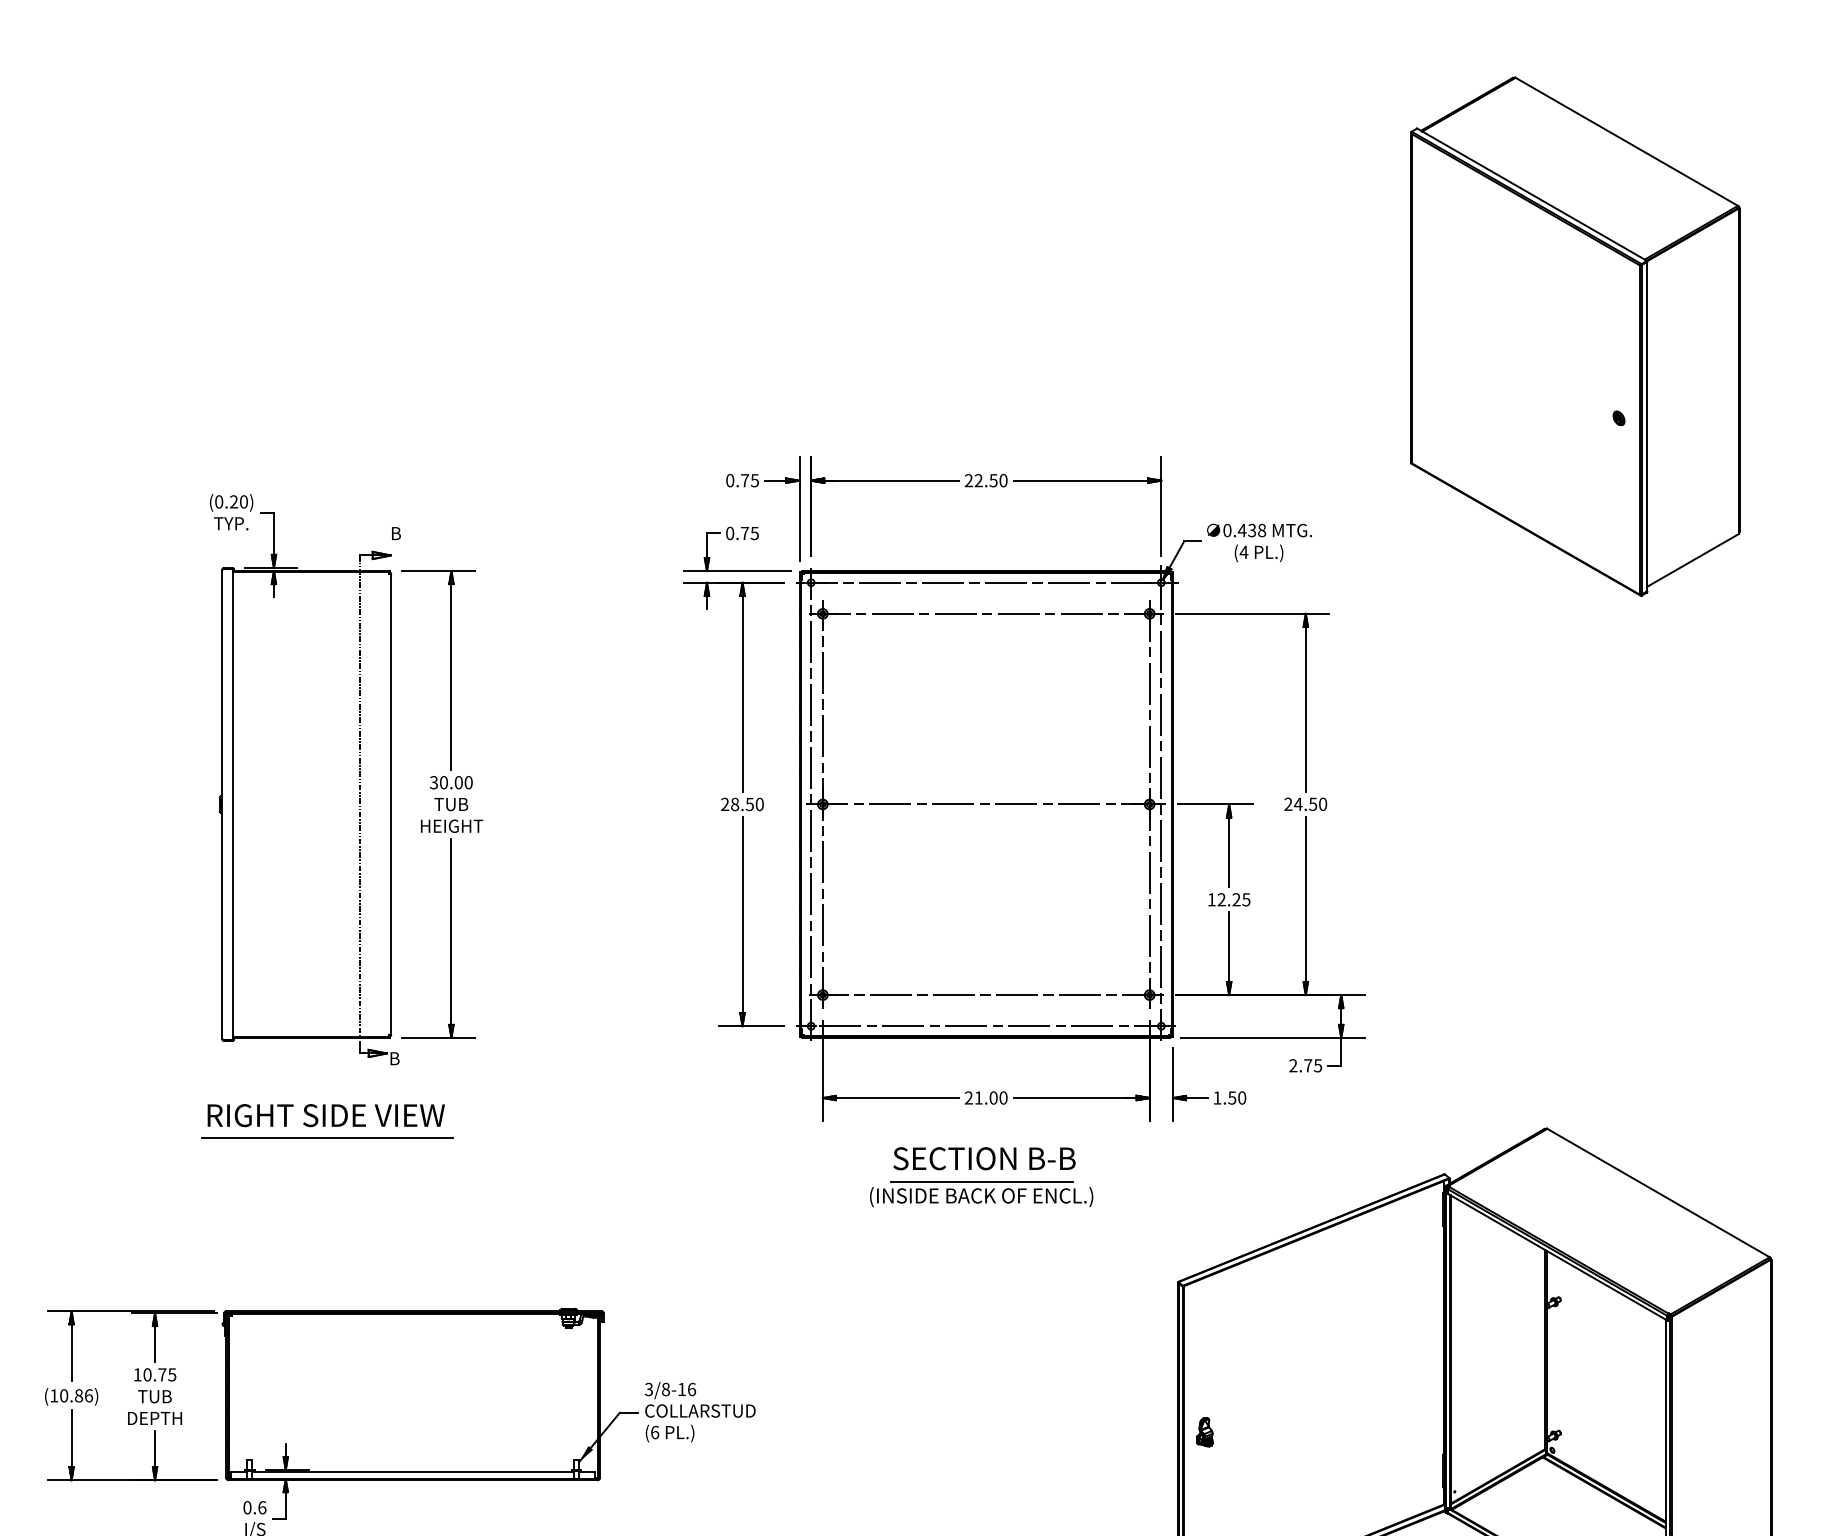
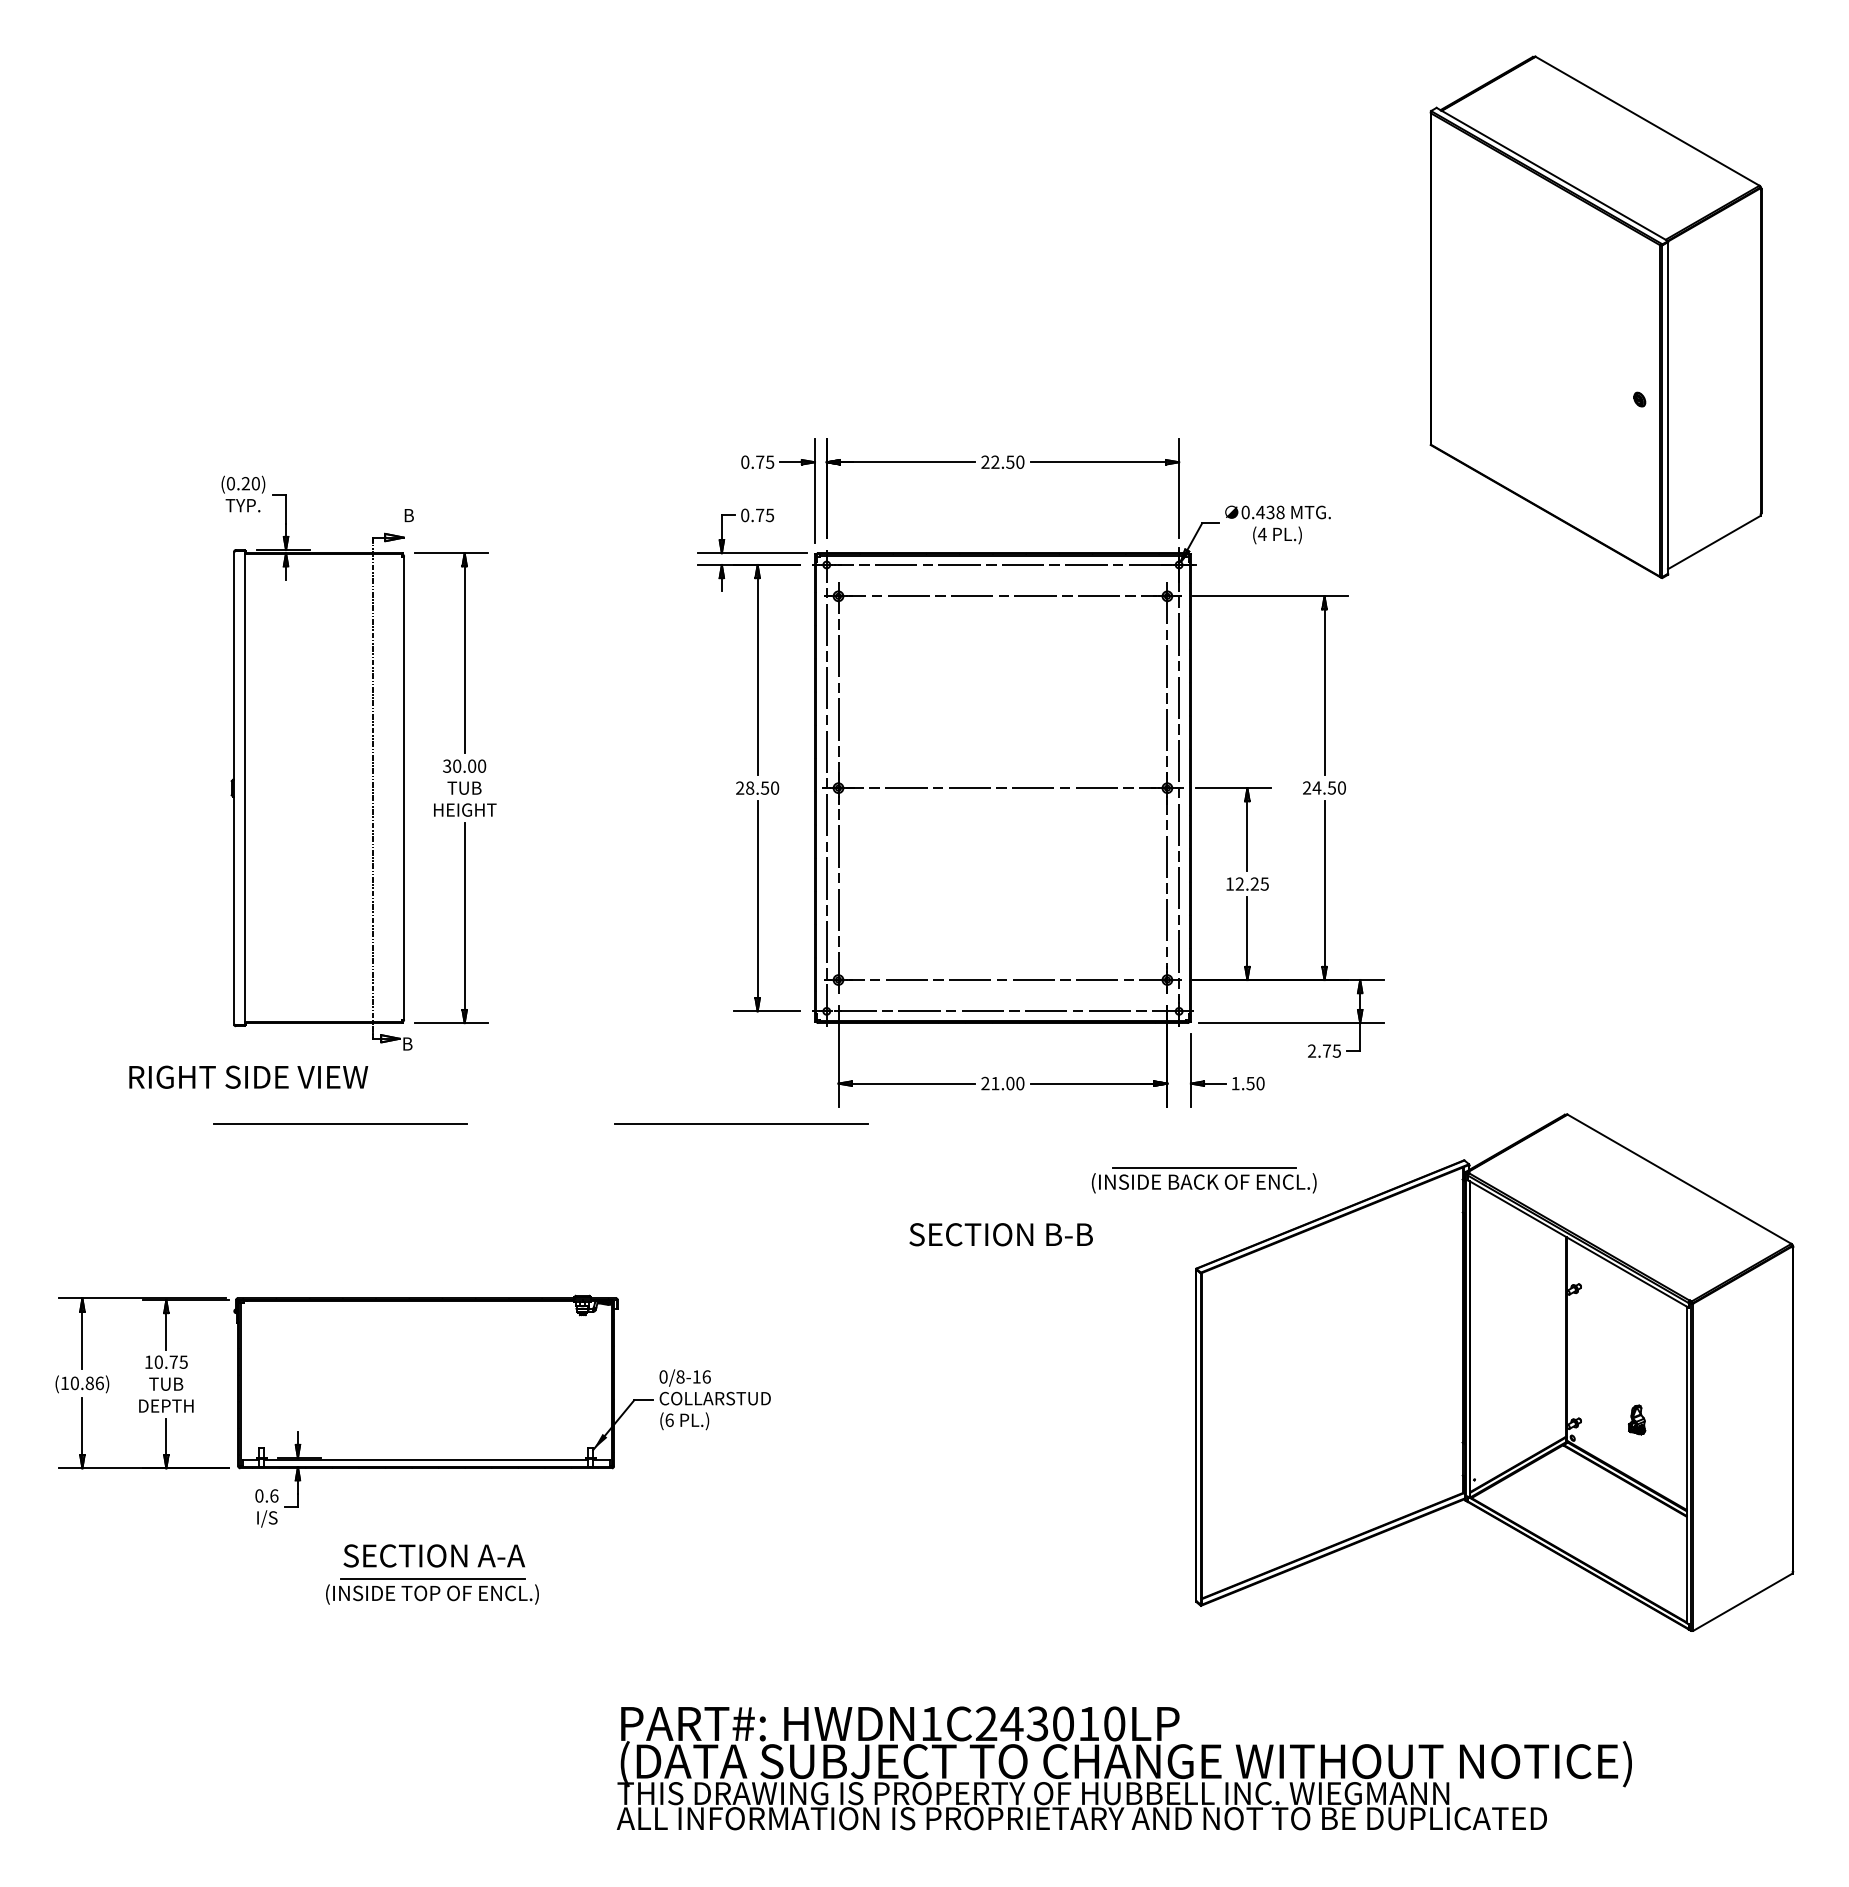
text: (326, 1114) -> (248, 1076), moved
line: (726, 1137) -> (741, 1123), added
text: (983, 1158) -> (1000, 1234), moved
part: (980, 1194) -> (1203, 1180), moved
text: (648, 1389) -> (663, 1376), 3/8-16 -> 0/8-16
part: (1205, 1431) -> (1637, 1419), moved

